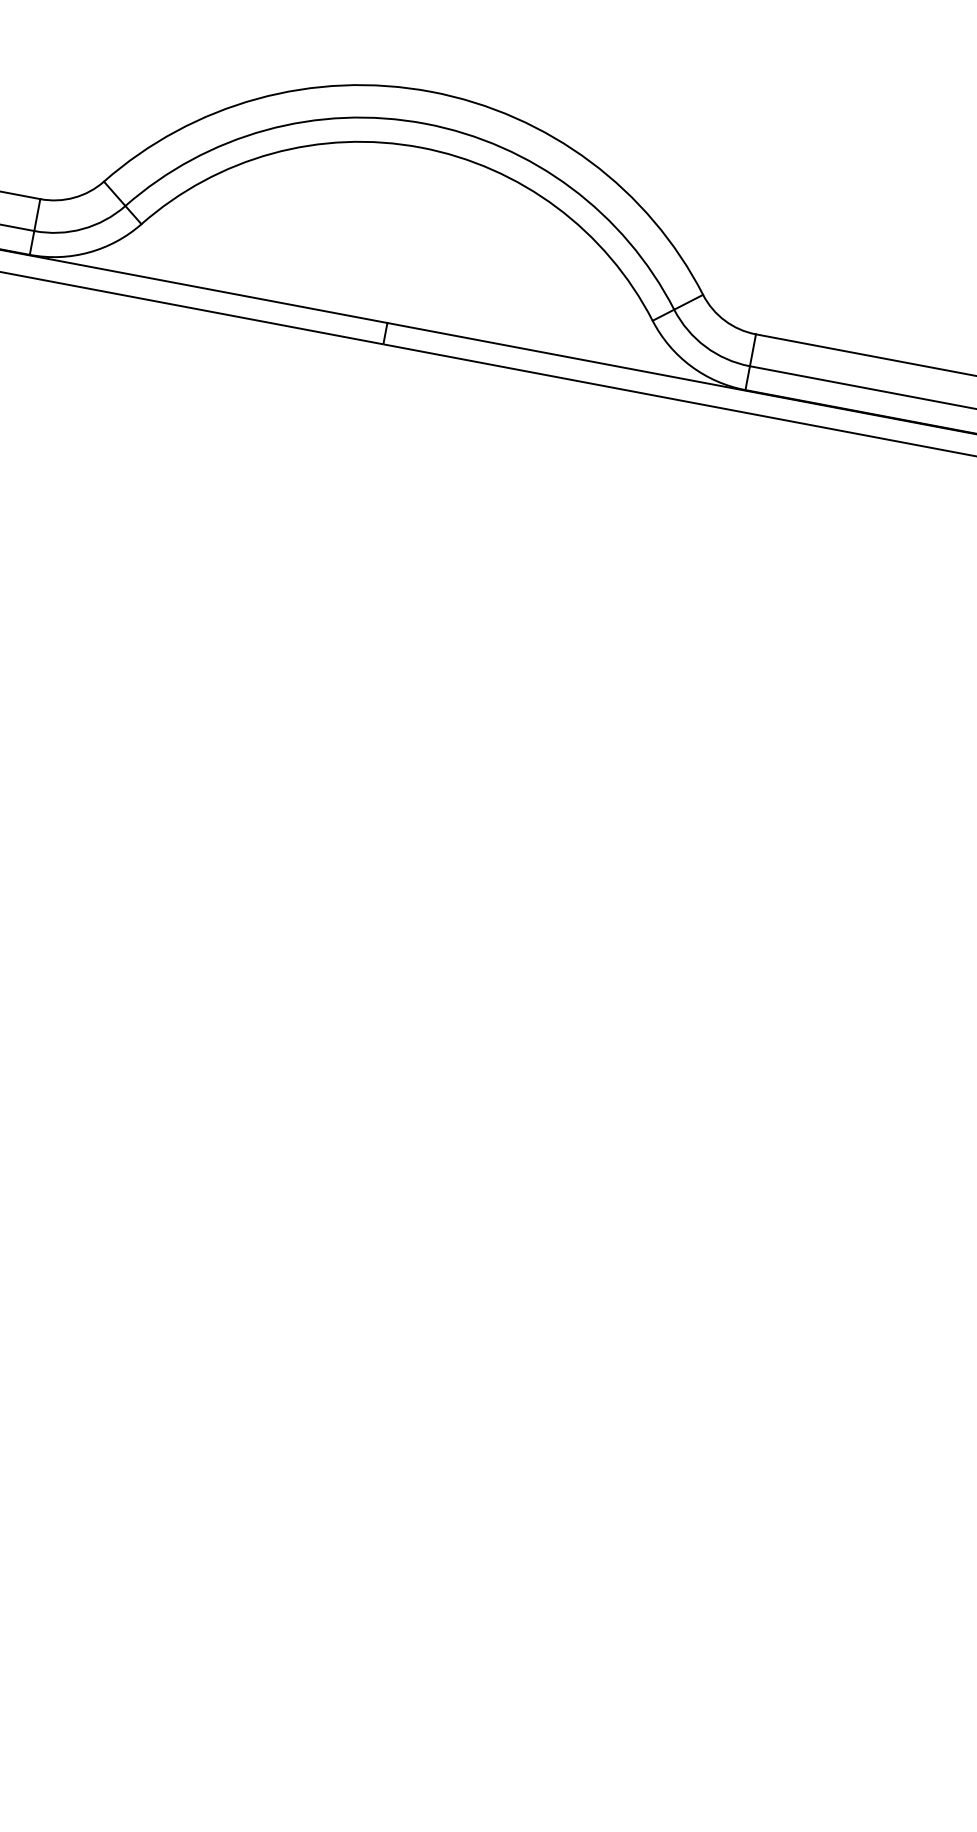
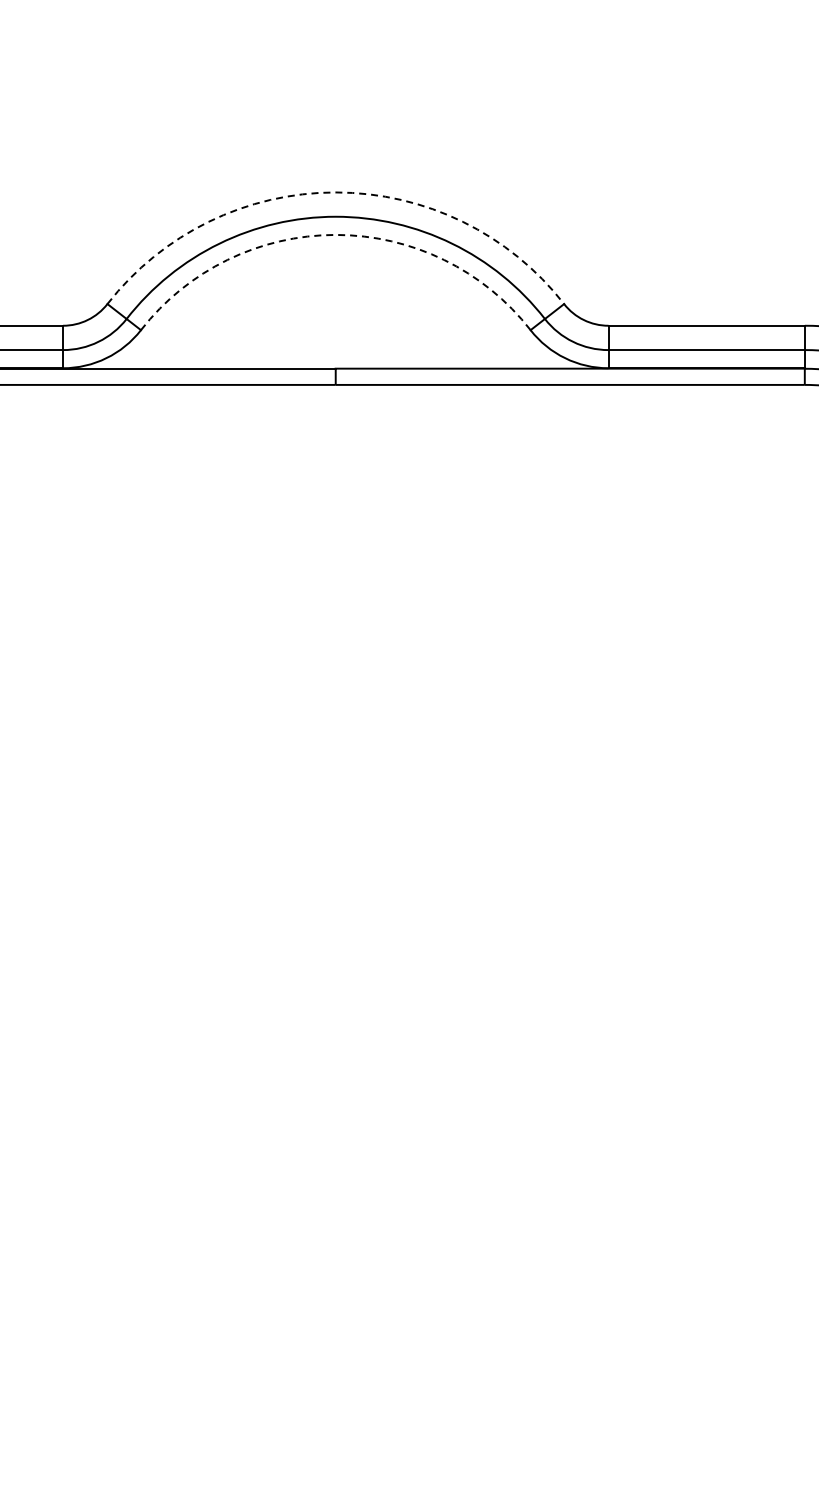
arc: (430, 91) -> (335, 192), solid -> dashed
arc: (420, 146) -> (335, 234), solid -> dashed

